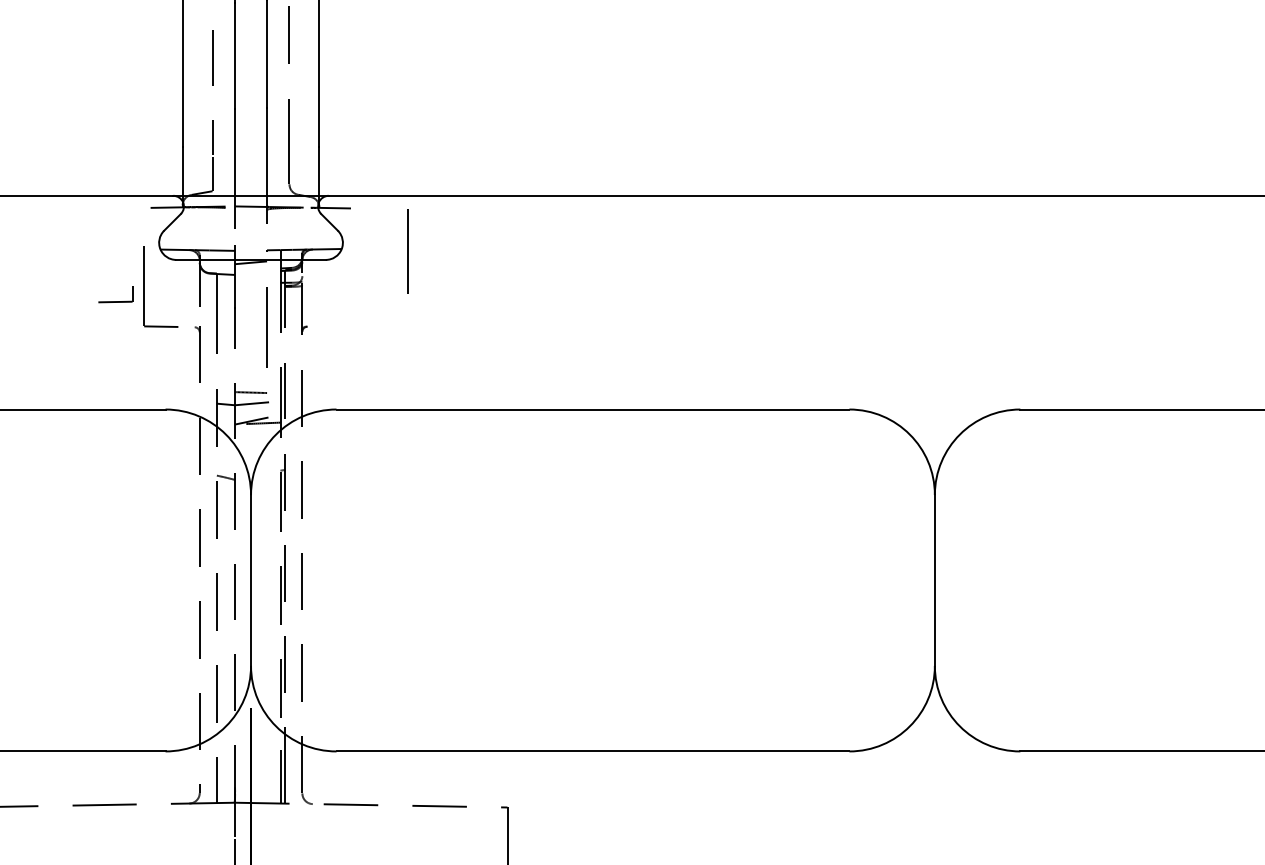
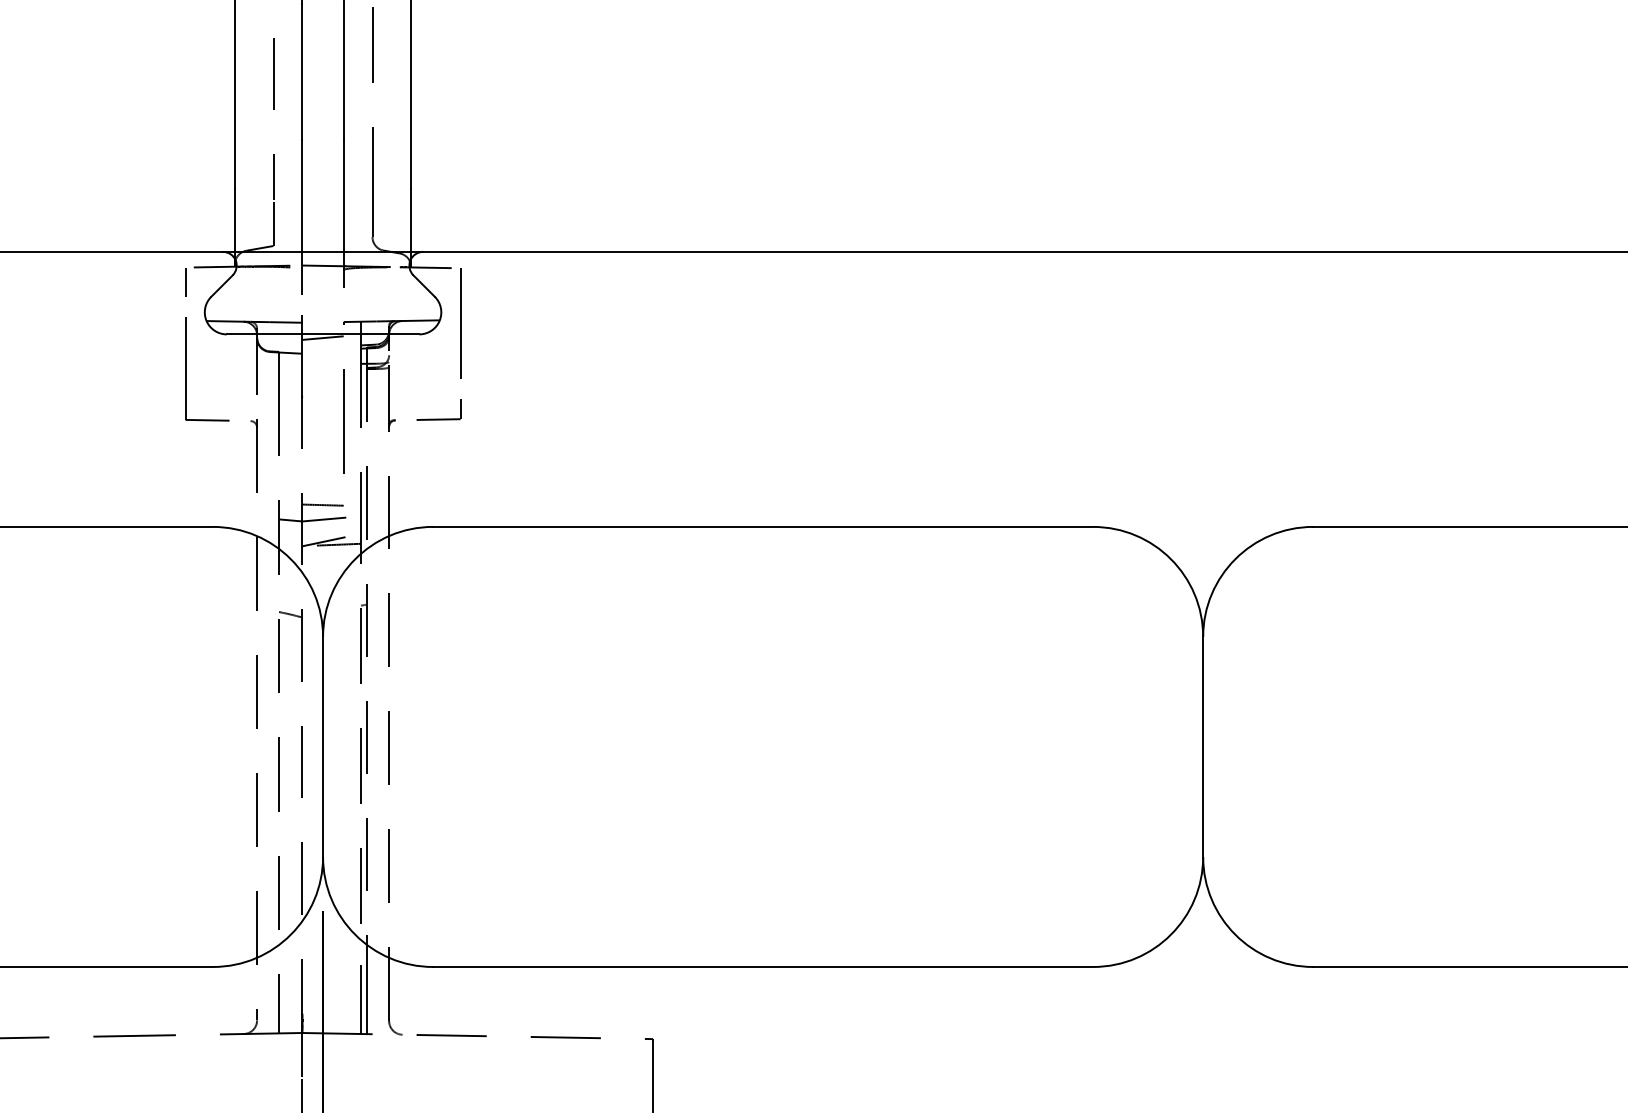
line: (144, 218) -> (185, 281), added
line: (408, 251) -> (460, 323), moved
part: (115, 301) -> (438, 418), moved

